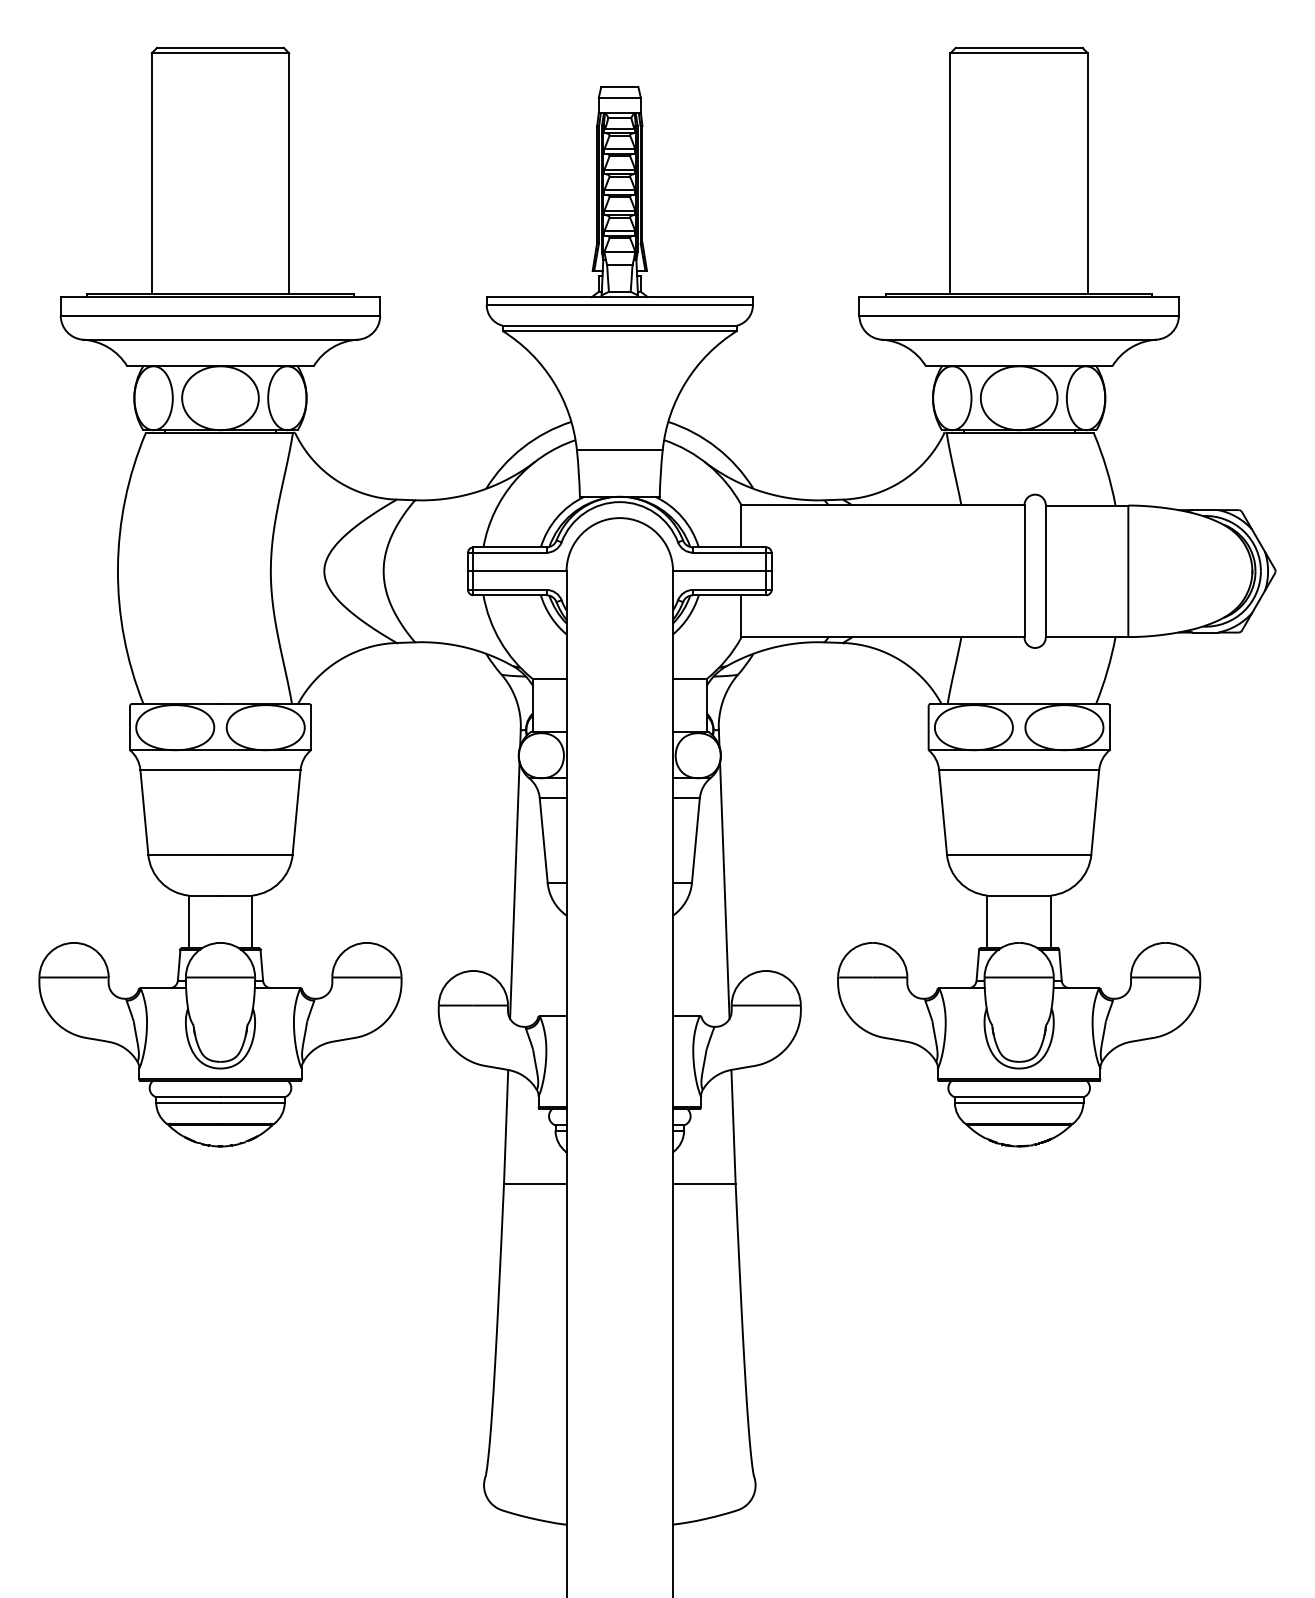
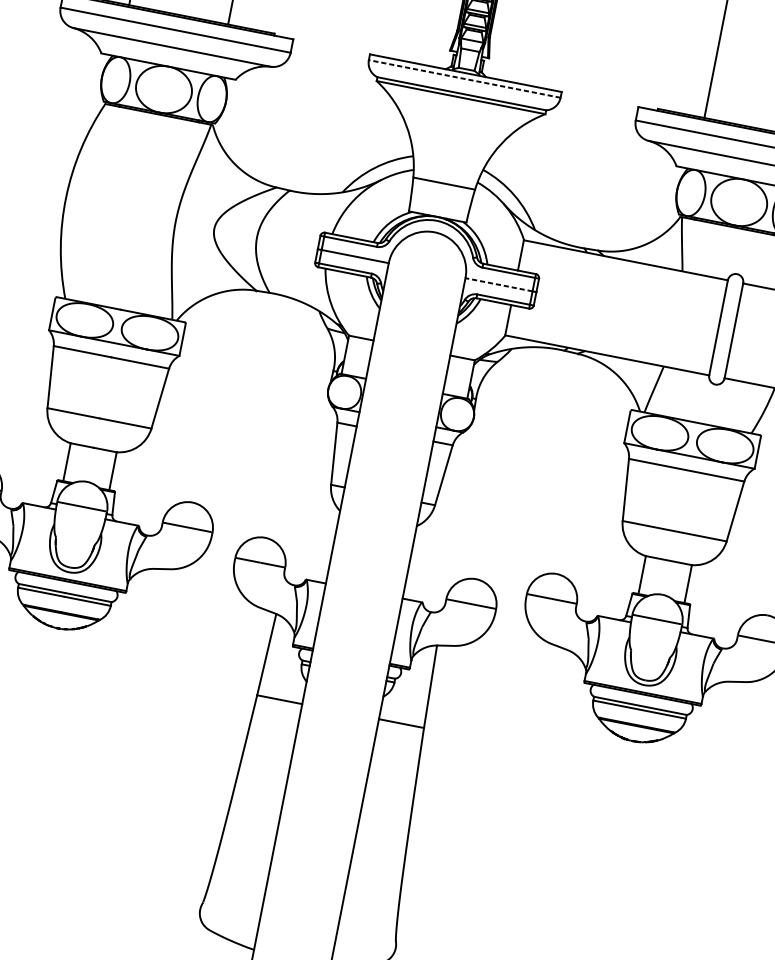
line: (619, 305) -> (464, 79), solid -> dashed
line: (719, 571) -> (498, 284), solid -> dashed
line: (514, 890) -> (306, 485), removed
line: (724, 890) -> (457, 515), removed

